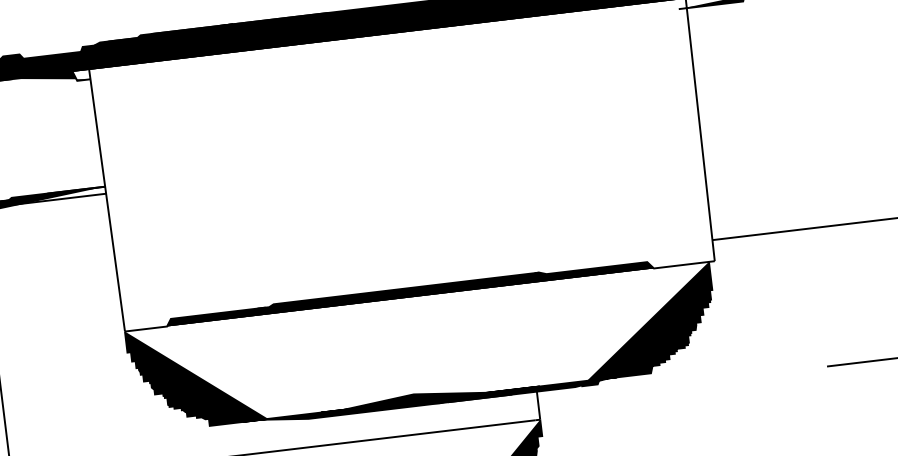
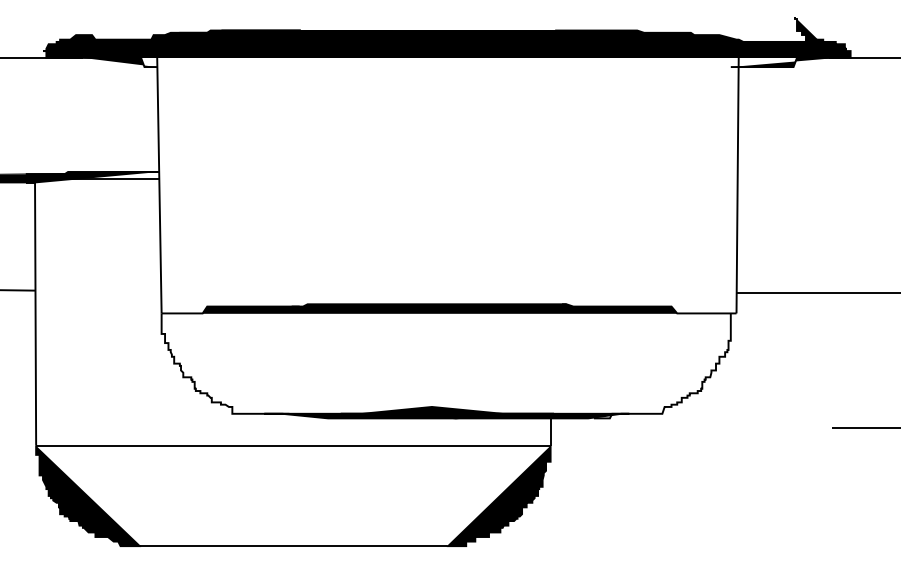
fill: (644, 323) -> (661, 365), removed
fill: (196, 375) -> (225, 363), removed

